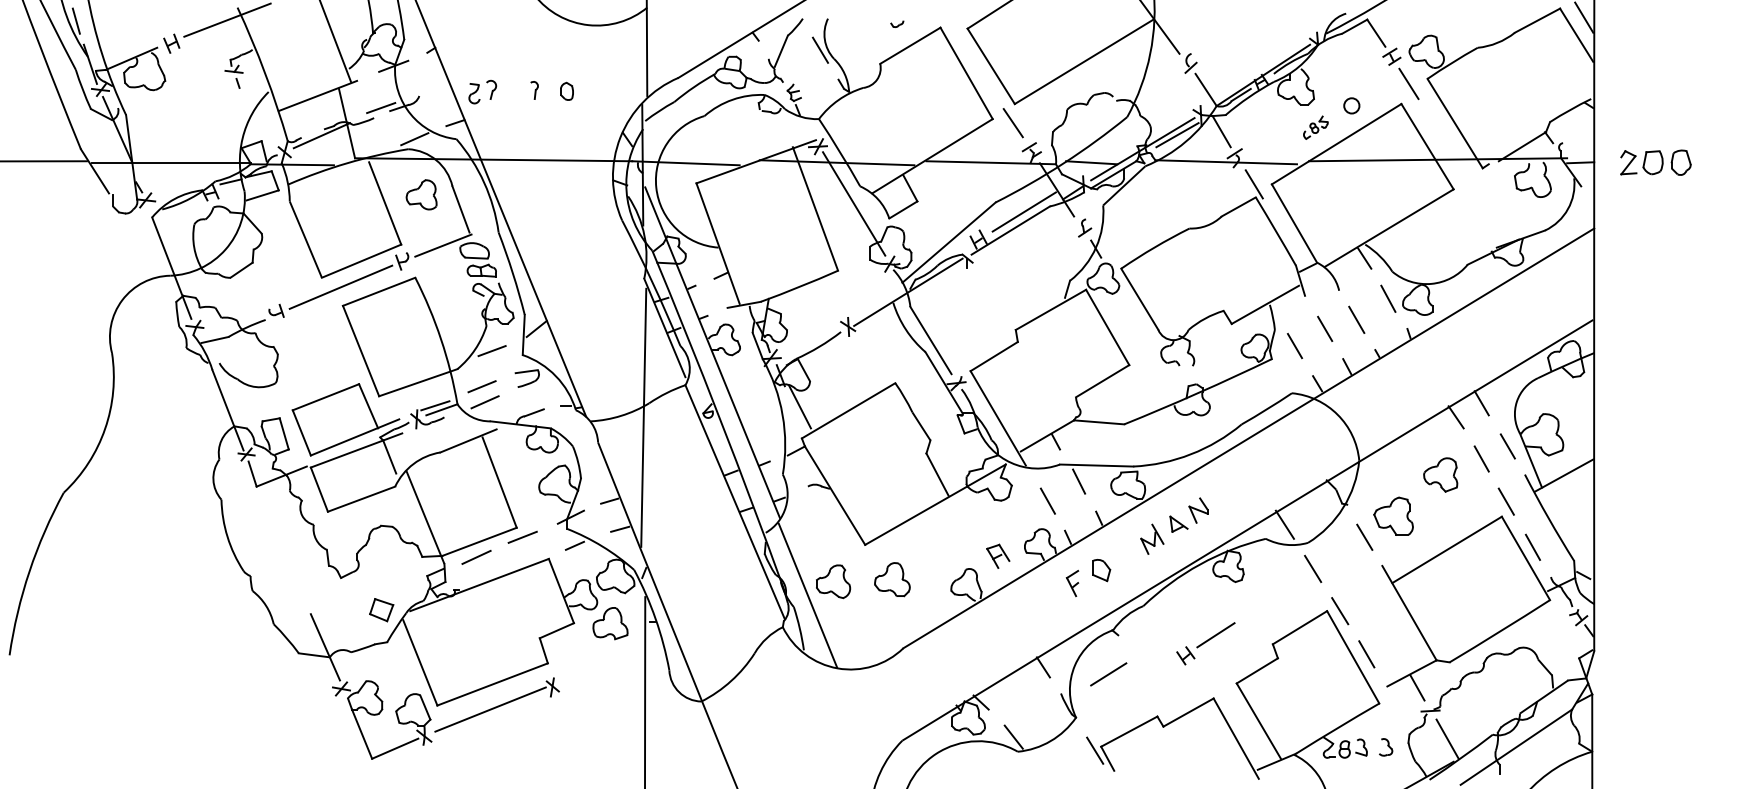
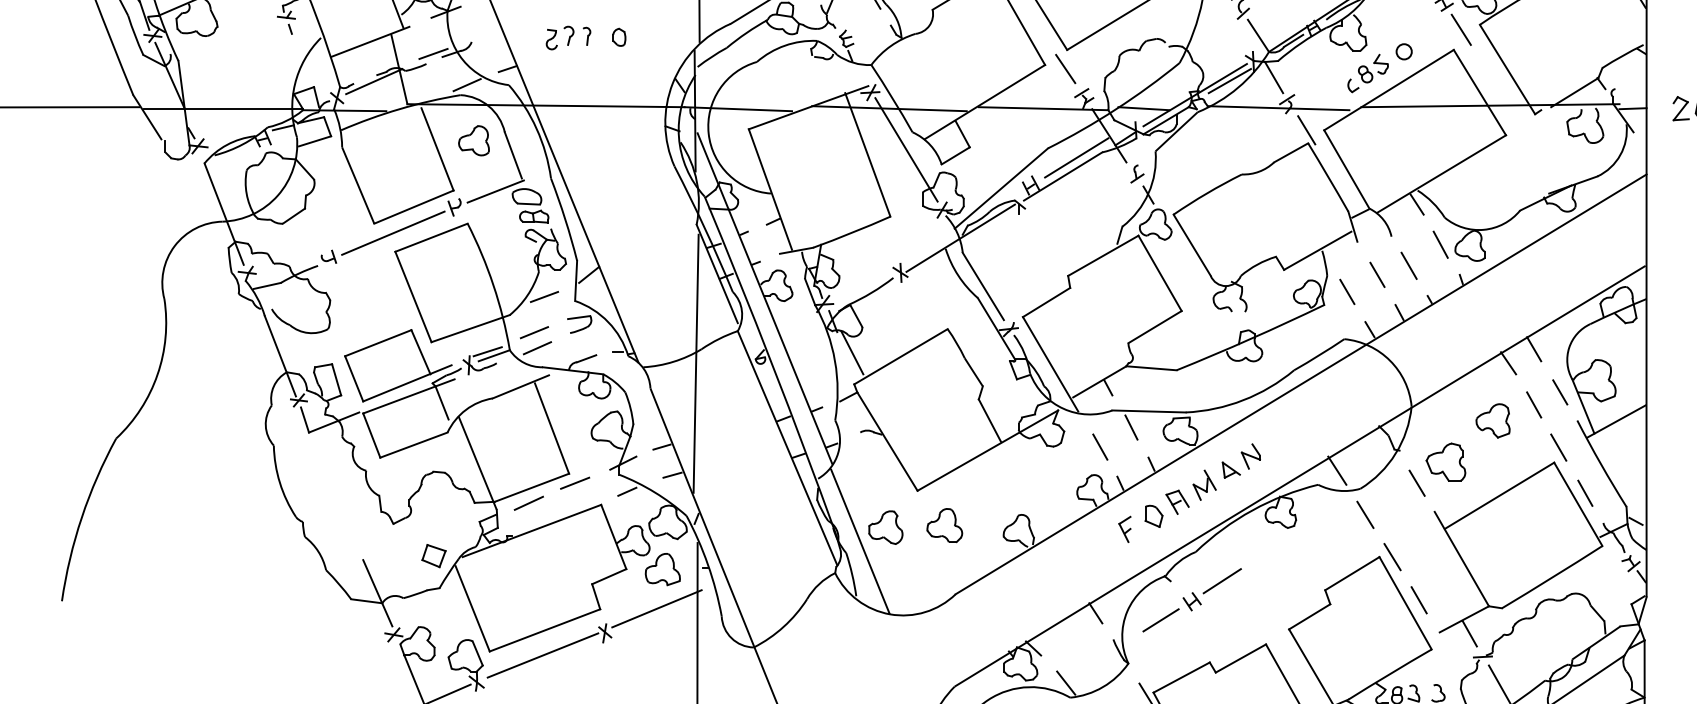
part: (482, 91) -> (559, 37), moved
part: (1315, 127) -> (1367, 73), size x1.67
part: (998, 555) -> (1177, 501), moved
part: (1205, 643) -> (1211, 589), moved
line: (604, 662) -> (656, 608), added

